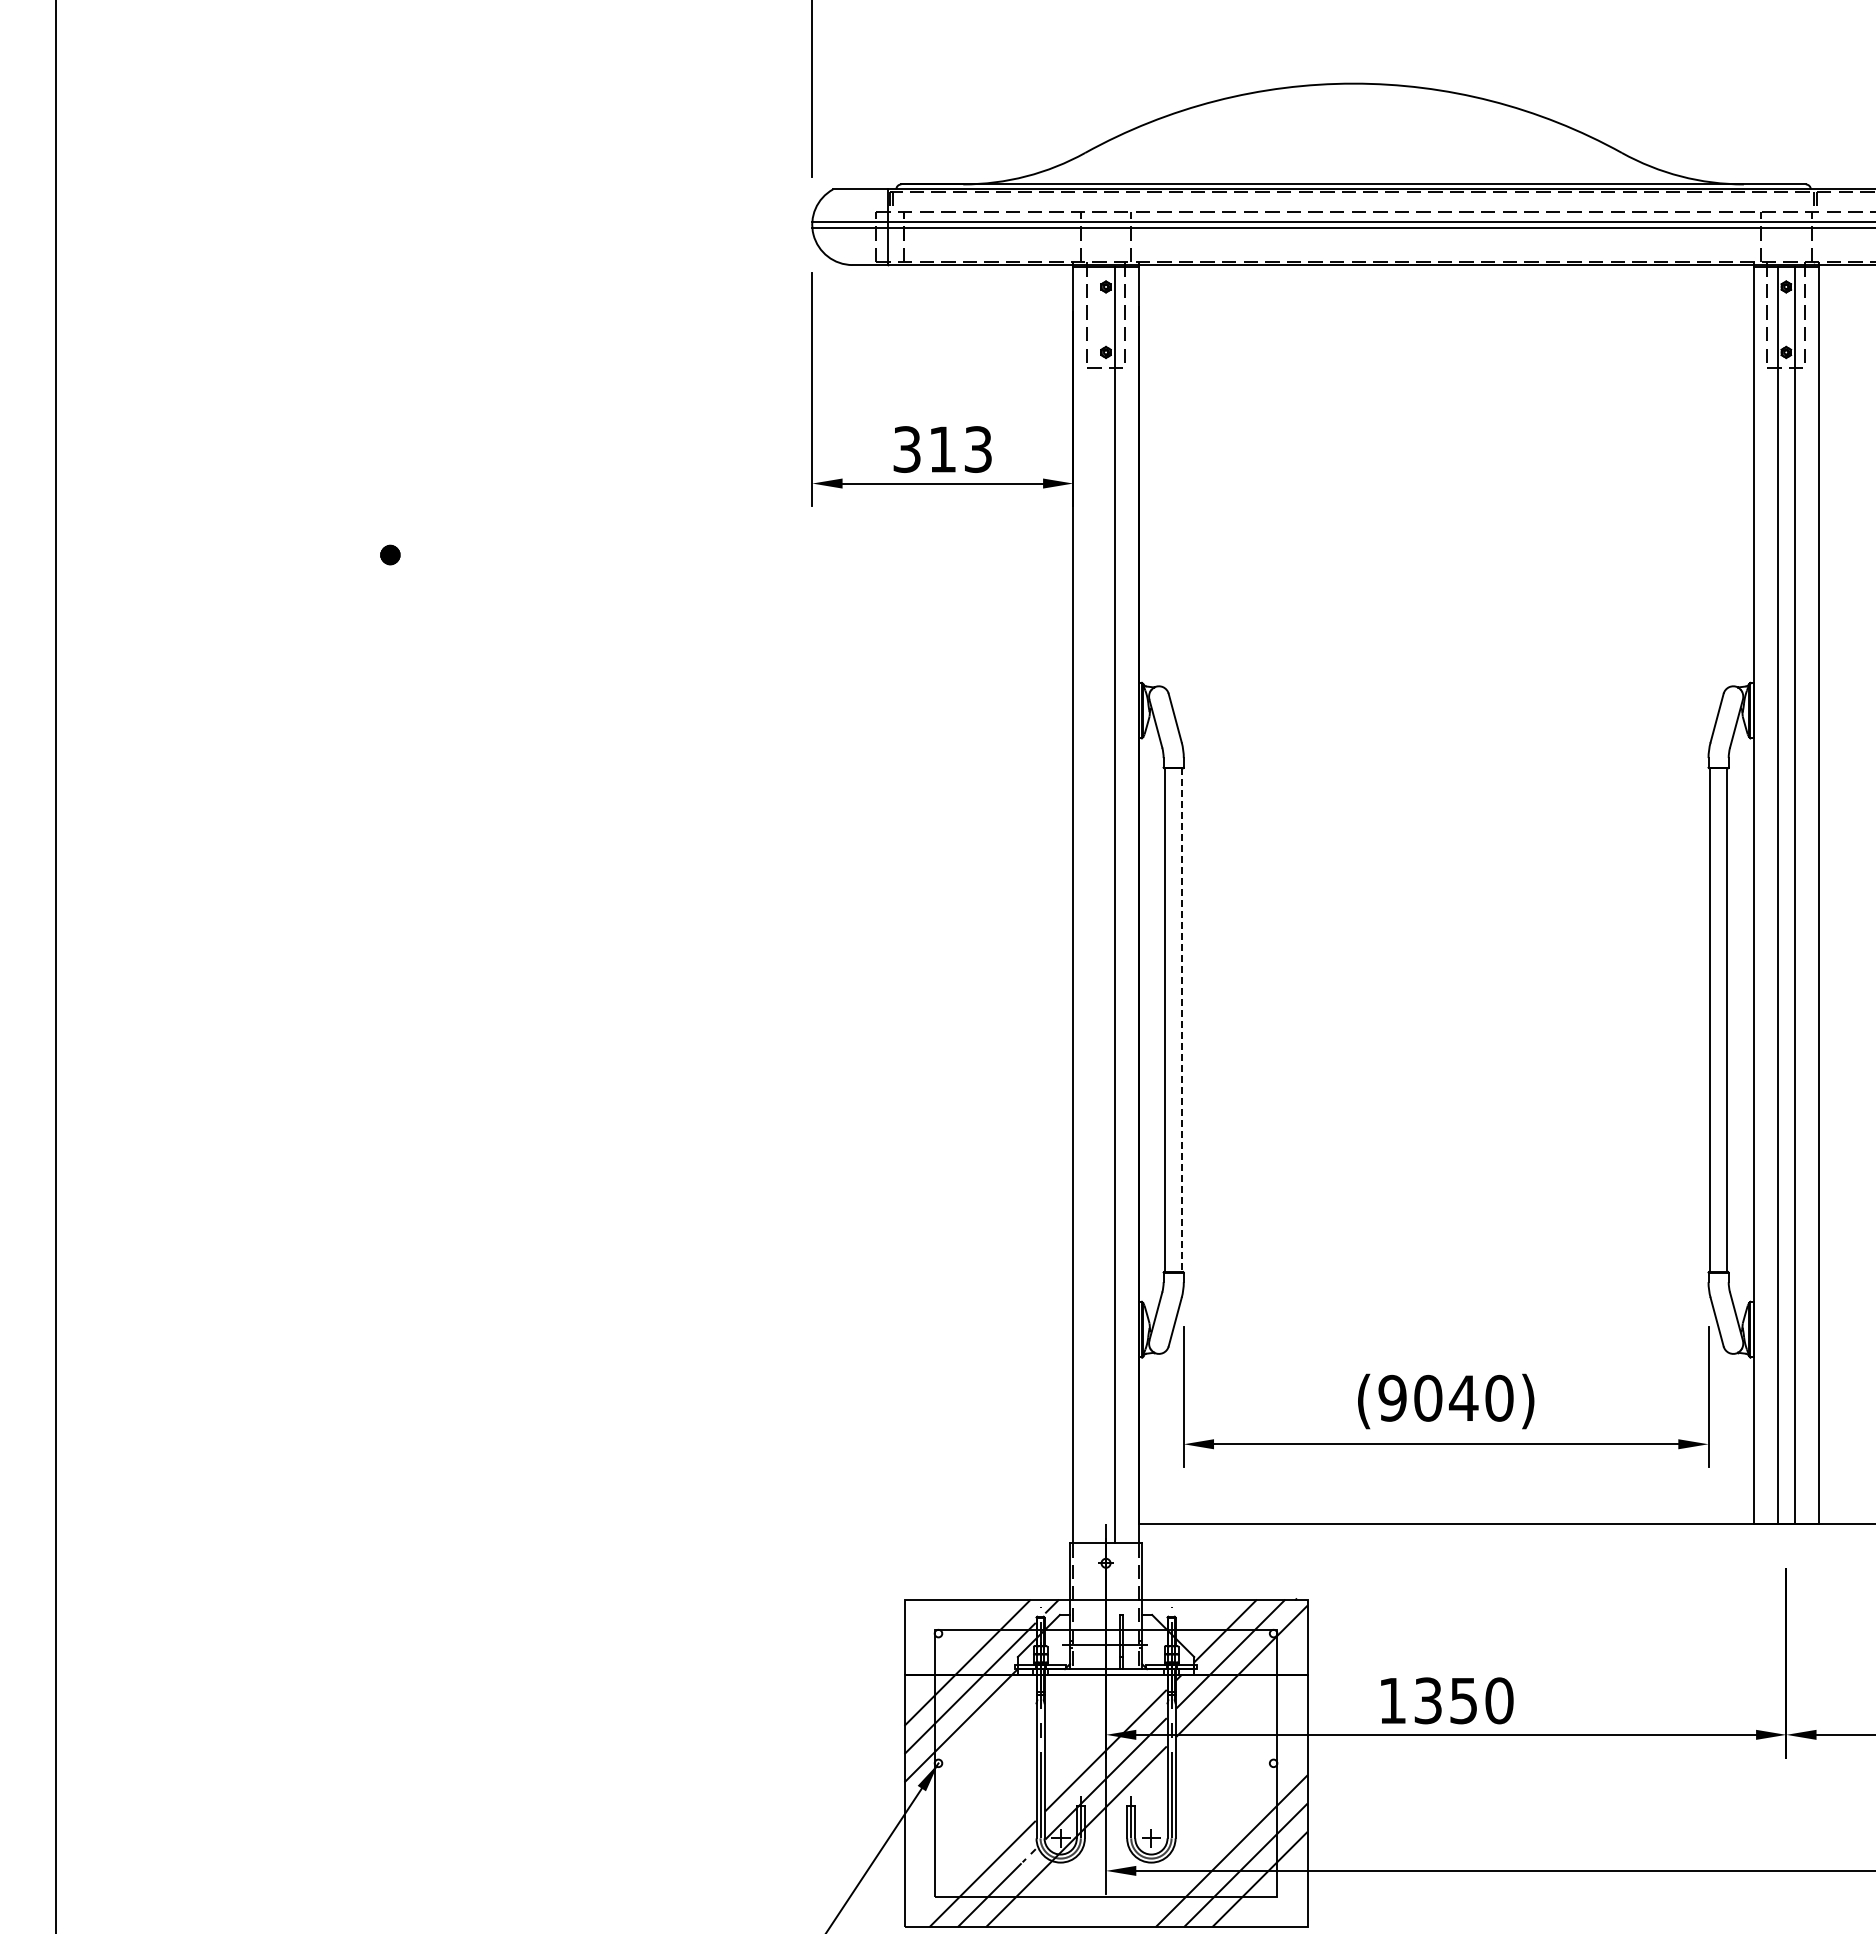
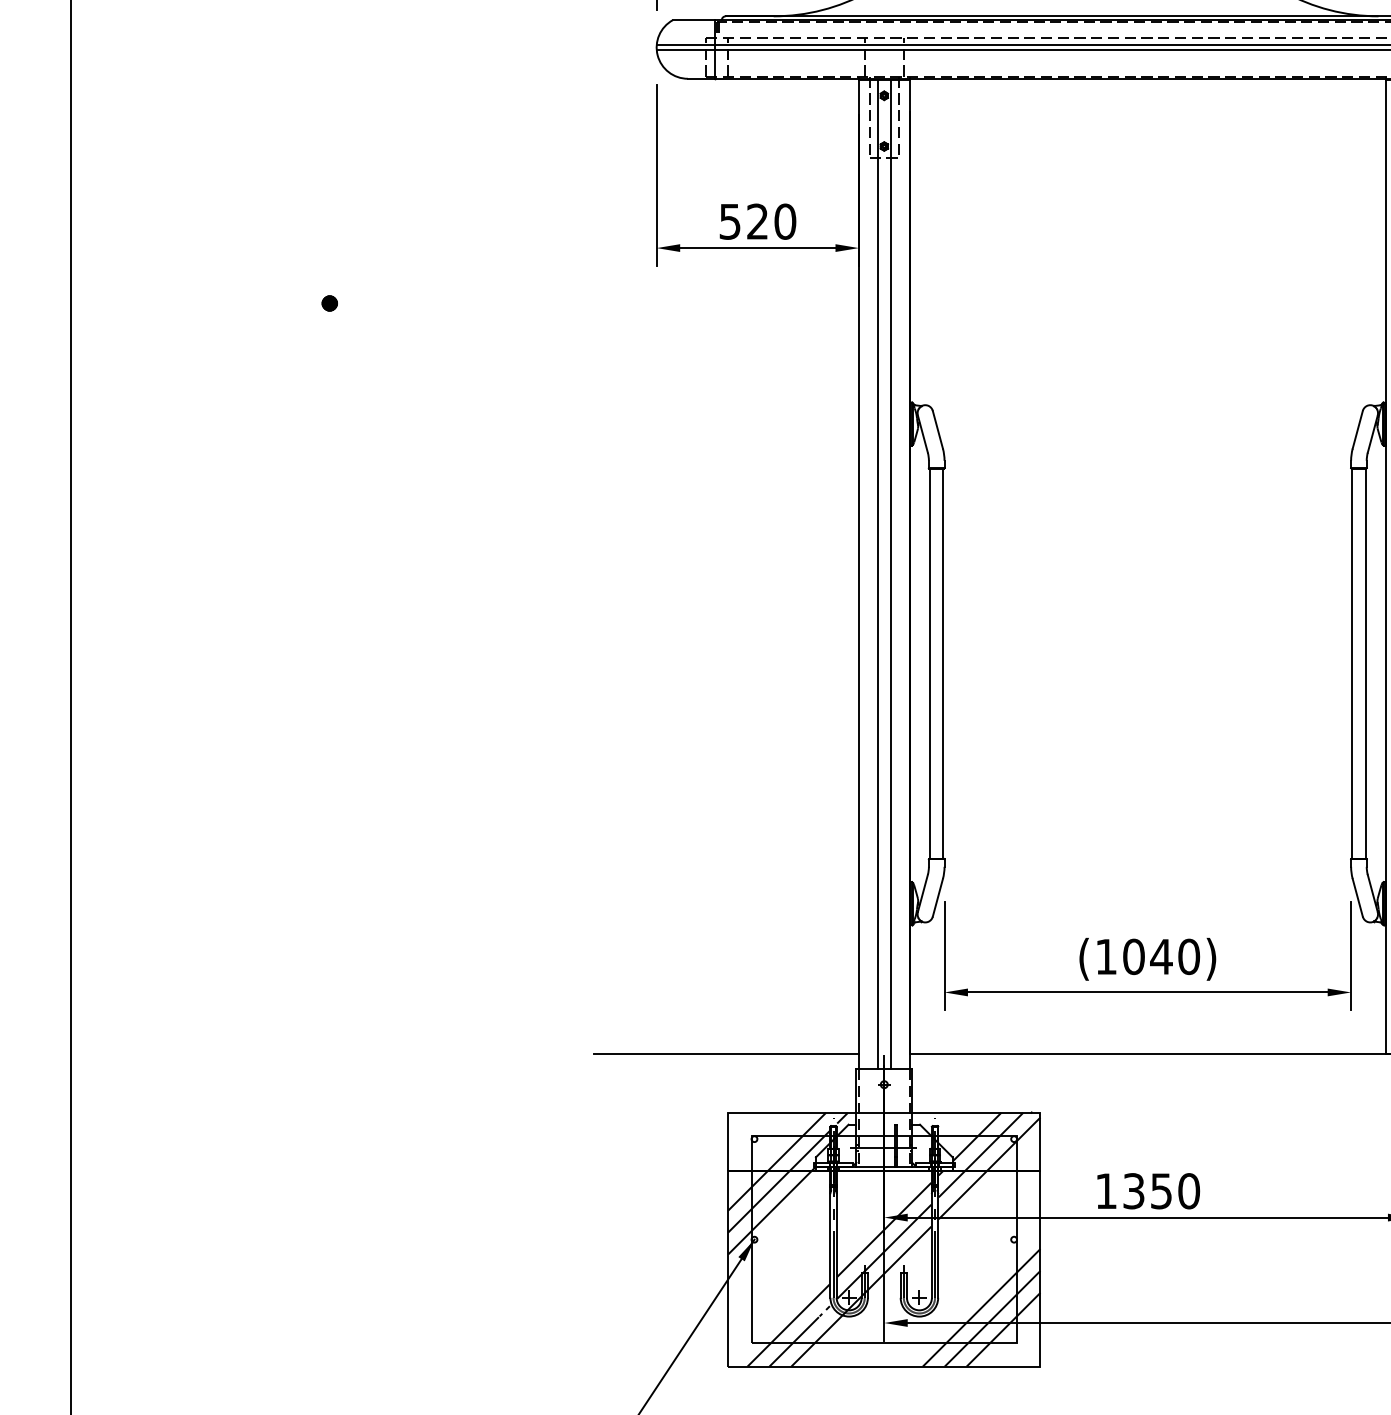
text: (943, 449) -> (758, 221), 313 -> 520
line: (1097, 904) -> (877, 574), added
line: (1182, 1020) -> (943, 664), dashed -> solid
text: (1392, 1397) -> (1106, 956), (9040) -> (1040)
line: (902, 1524) -> (726, 1054), added

